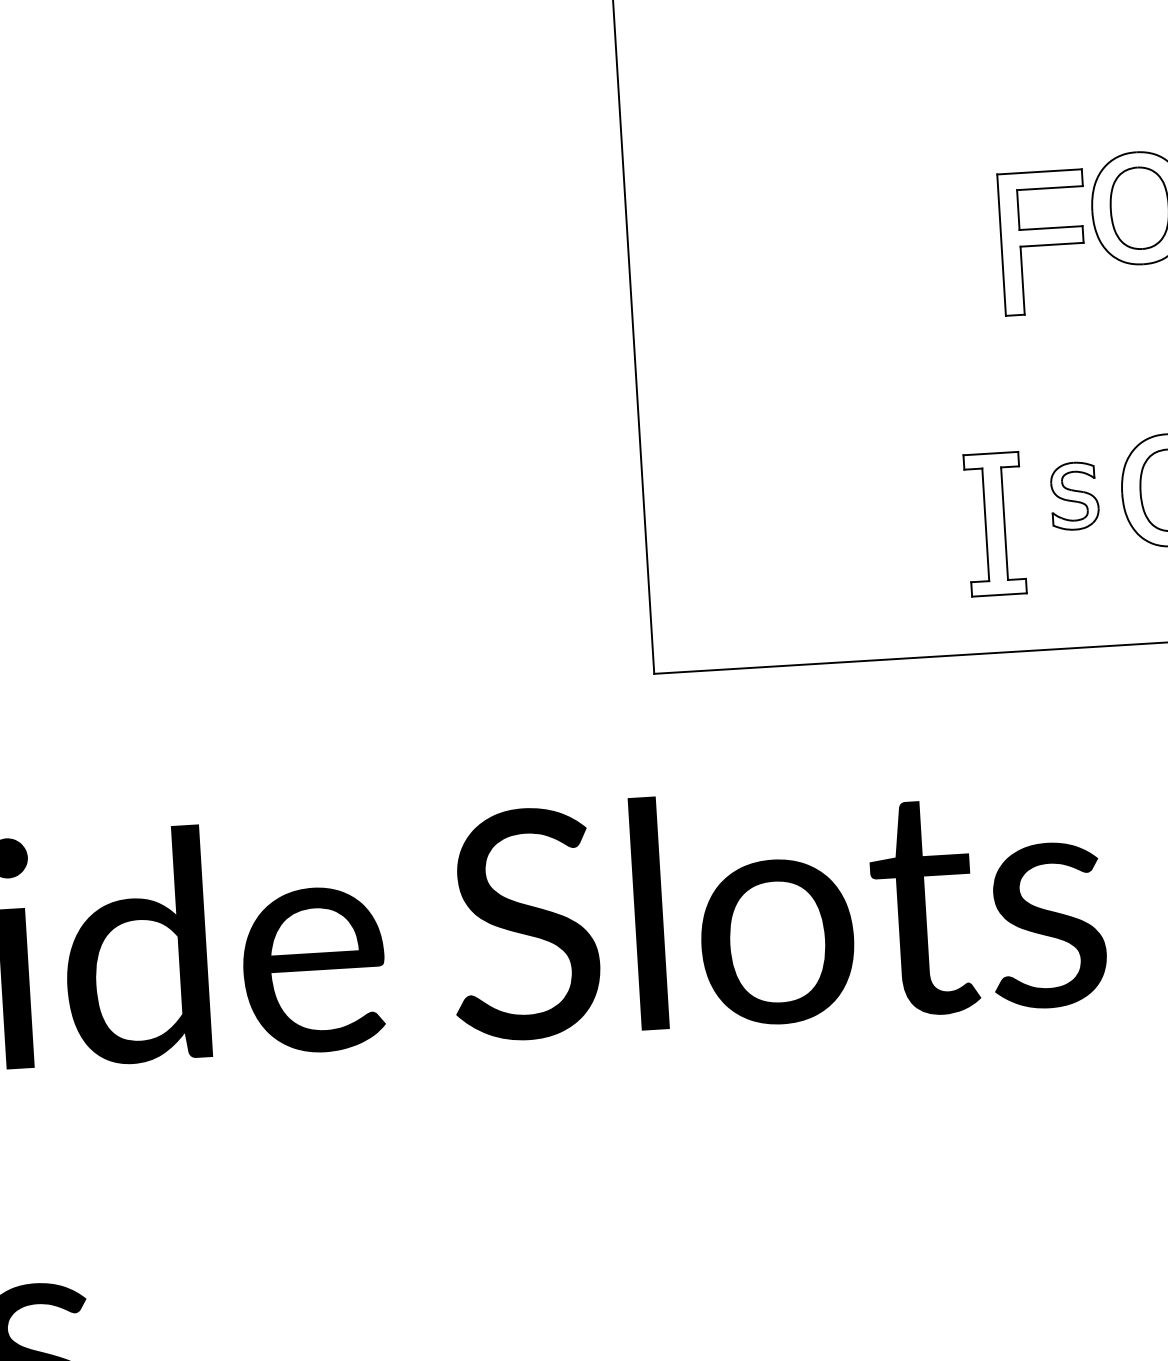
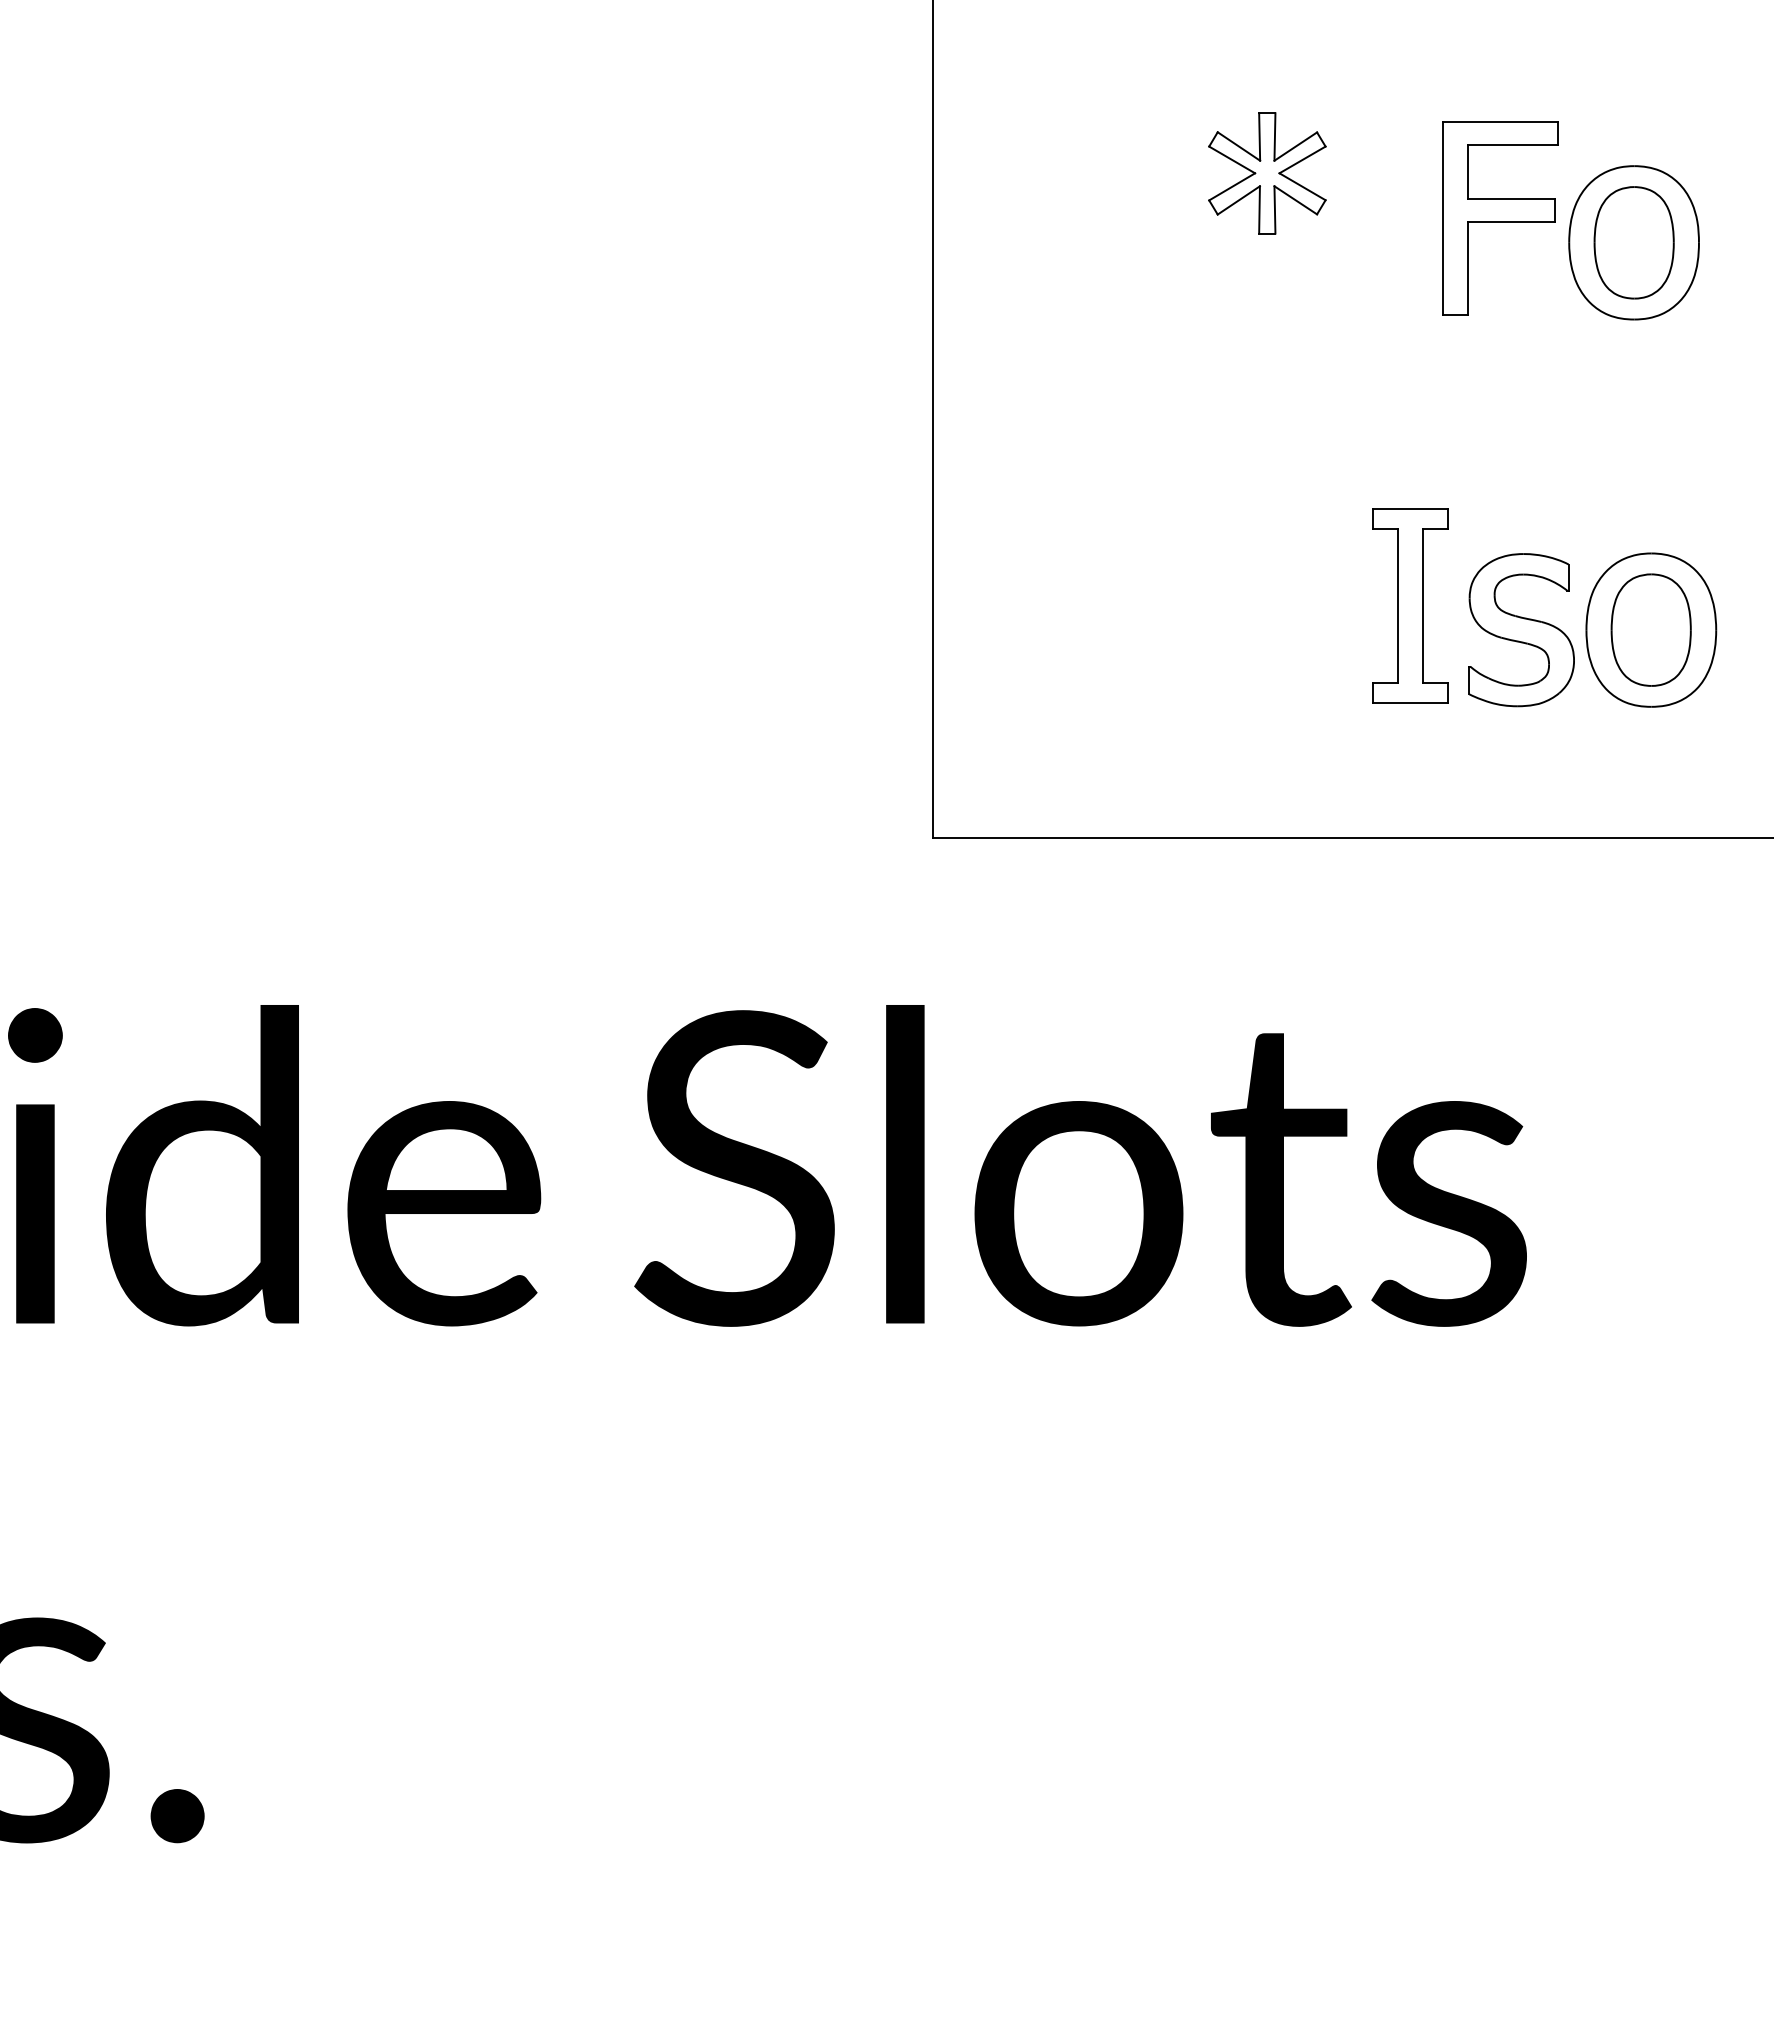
part: (868, 174) -> (1267, 173), added
part: (1043, 242) -> (1500, 218), moved
part: (1074, 496) -> (1521, 630), size x1.67
part: (995, 523) -> (1410, 605), moved

